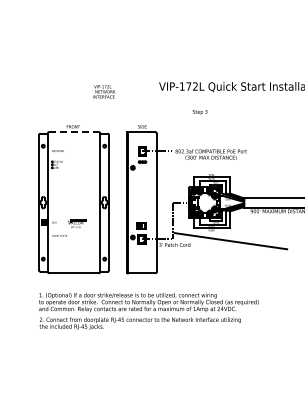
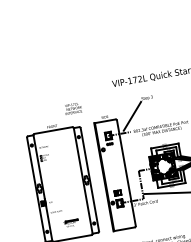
text: (104, 91) -> (73, 108), moved
line: (177, 131) -> (132, 115), added
line: (74, 132) -> (53, 130), dashed -> solid
part: (77, 223) -> (71, 223), moved

